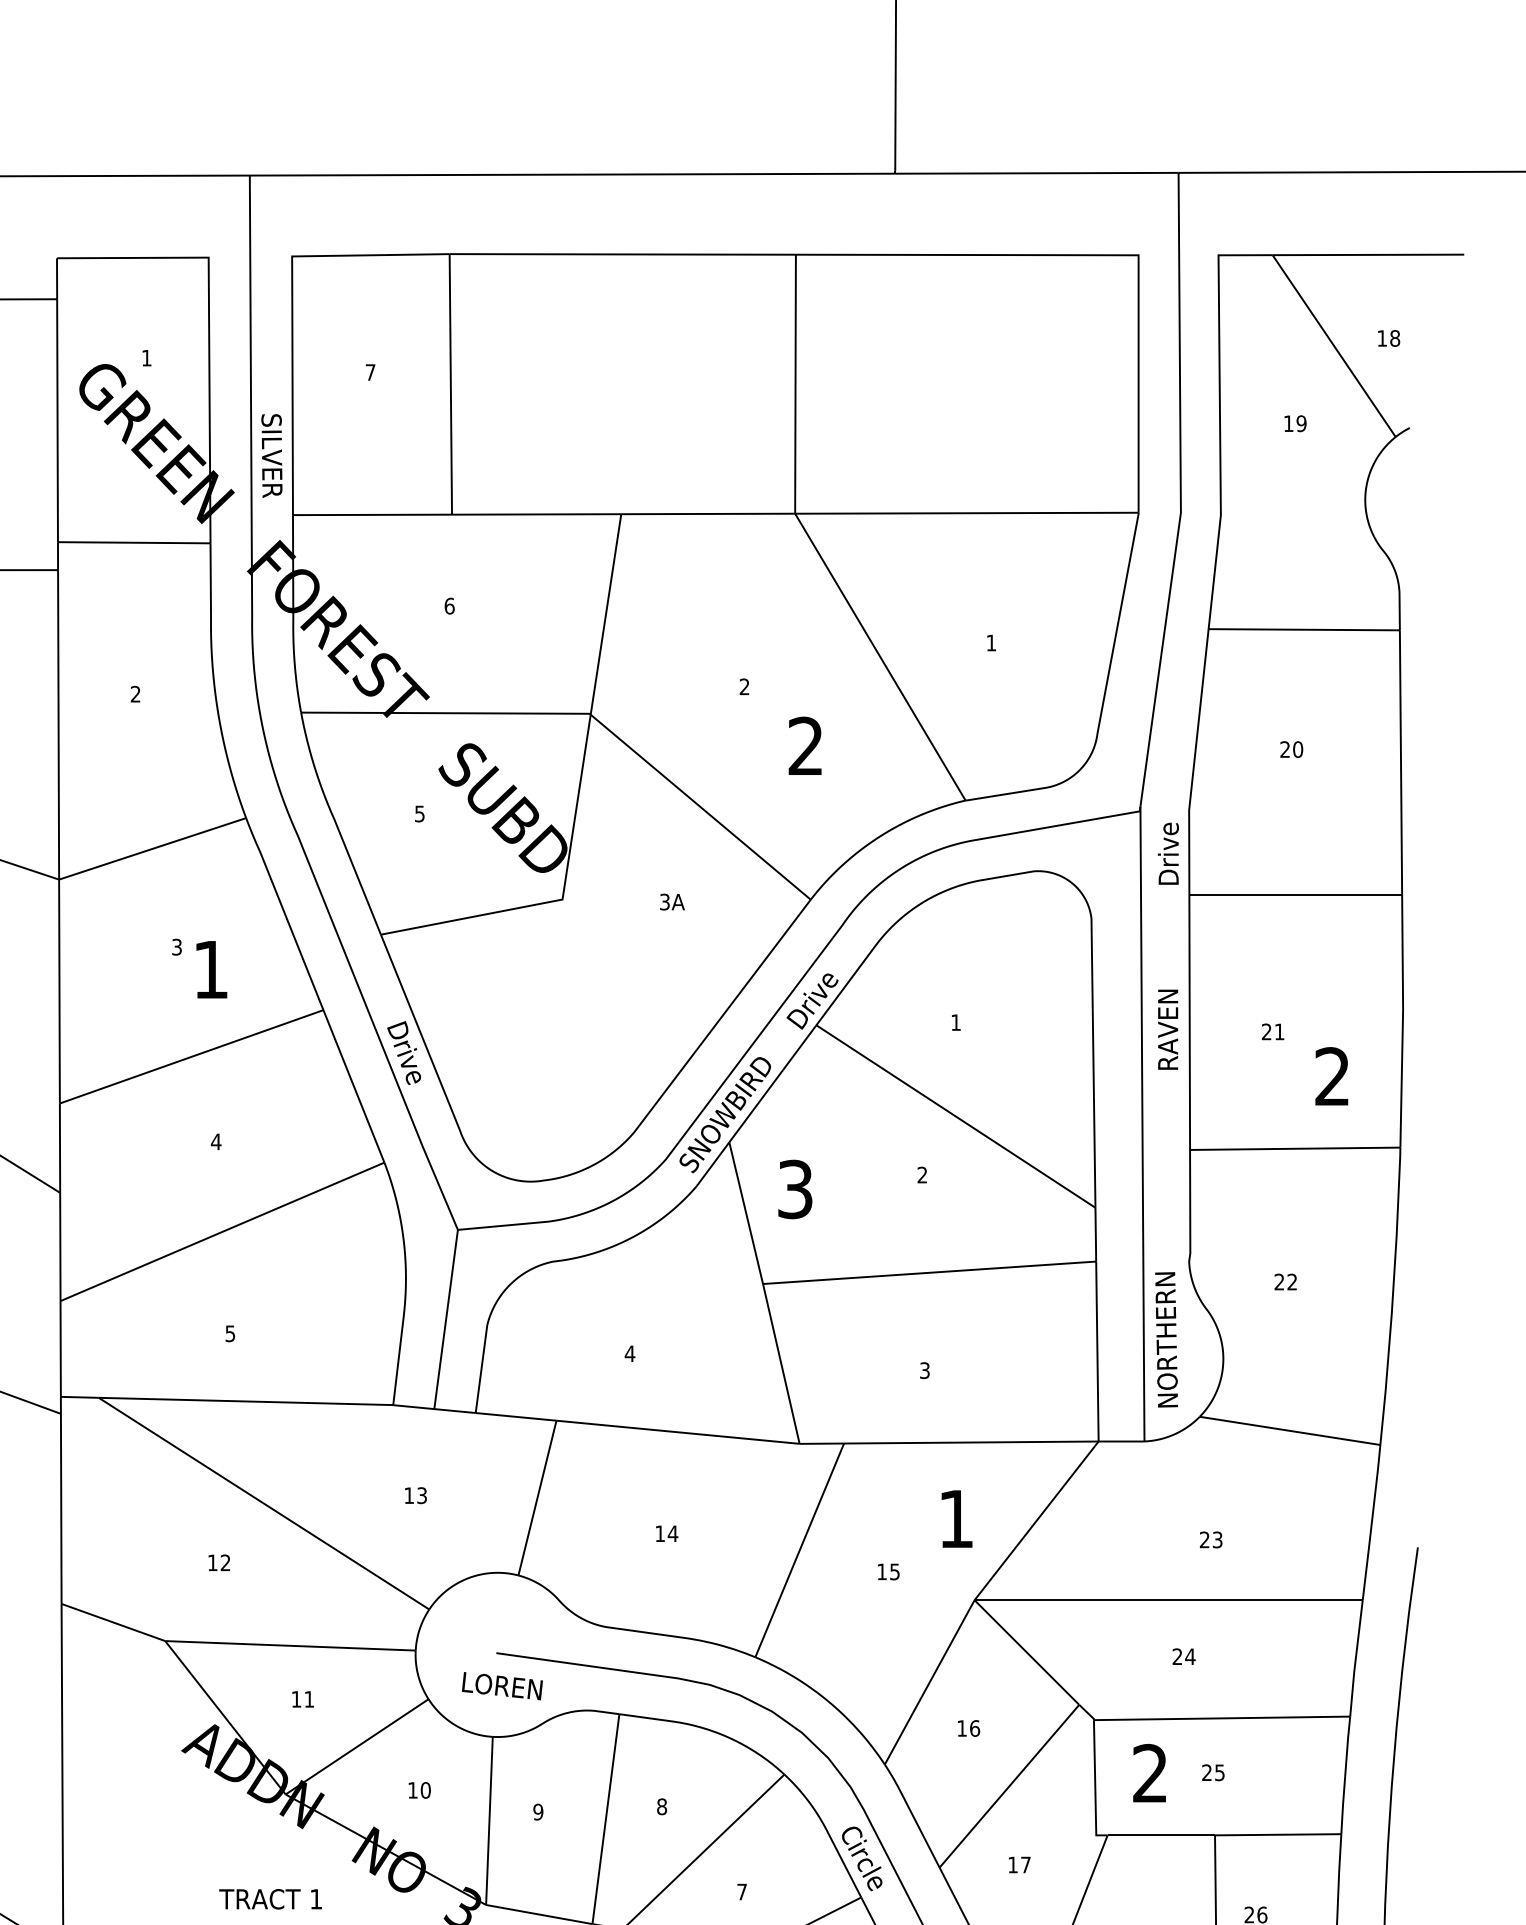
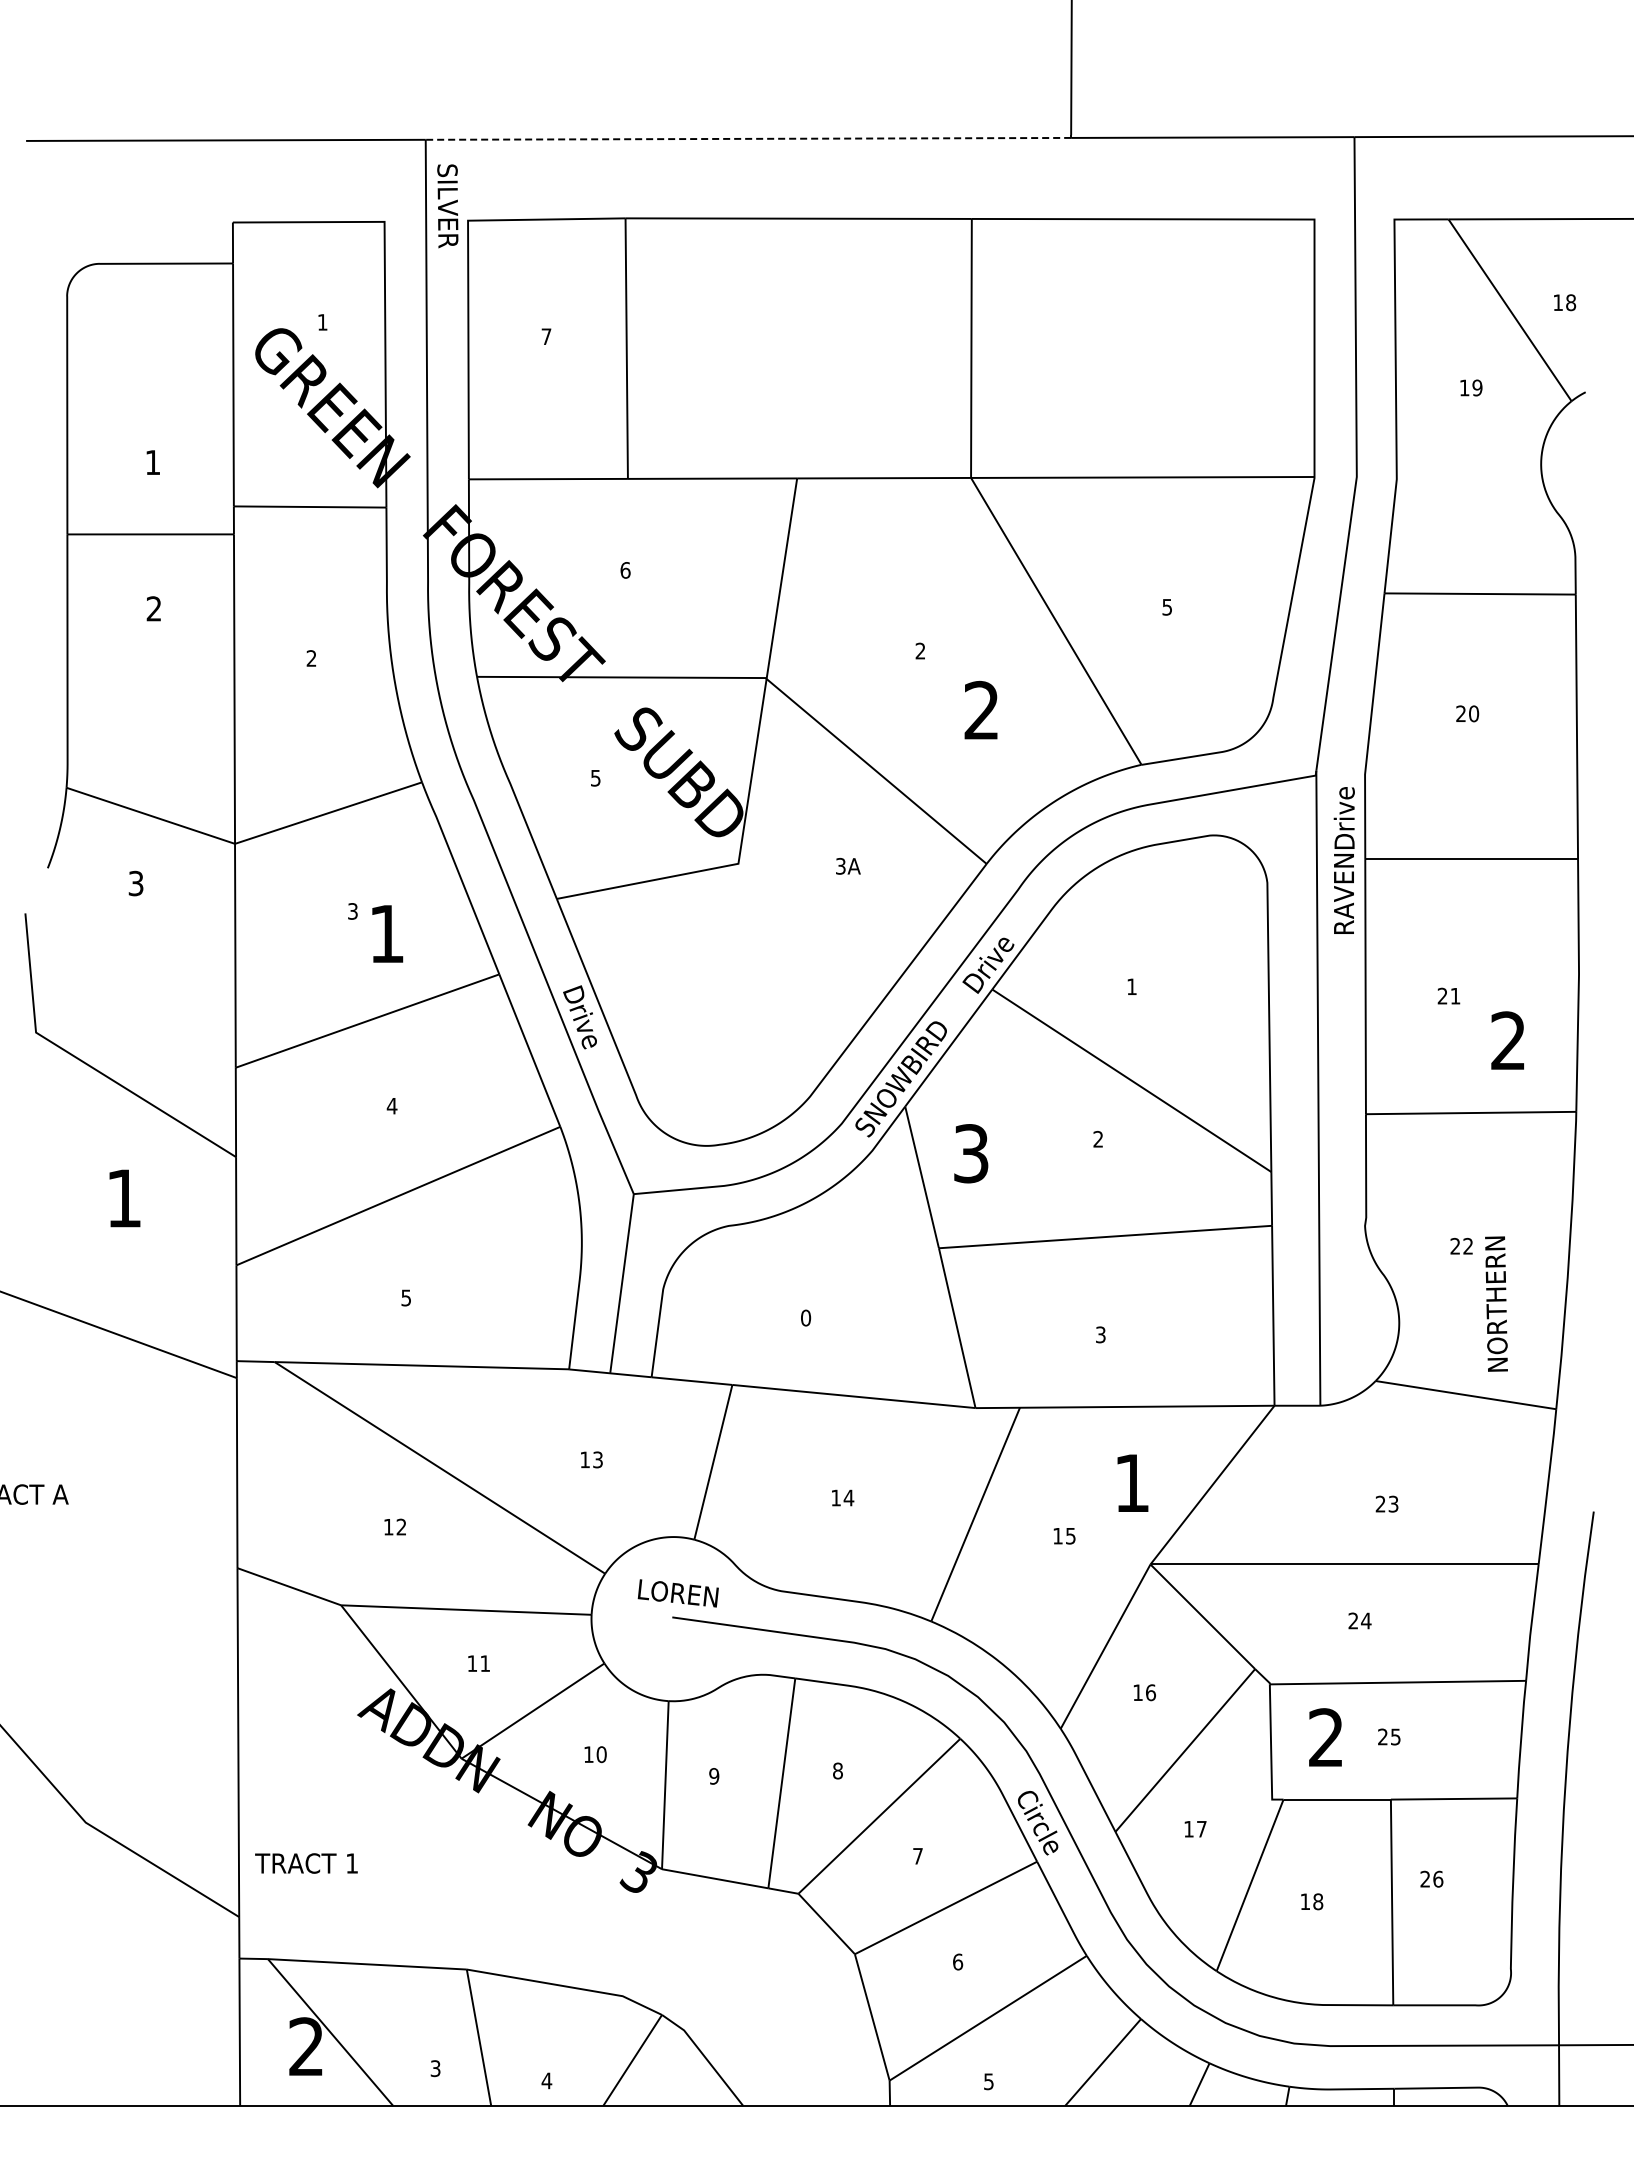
line: (572, 174) -> (748, 138), solid -> dashed
text: (271, 456) -> (447, 206), moved
text: (990, 643) -> (1166, 607), 1 -> 5
text: (1167, 1029) -> (1343, 893), moved
text: (1166, 1339) -> (1496, 1303), moved
text: (629, 1353) -> (805, 1317), 4 -> 0
text: (501, 1686) -> (677, 1593), moved
text: (270, 1899) -> (306, 1863), moved

